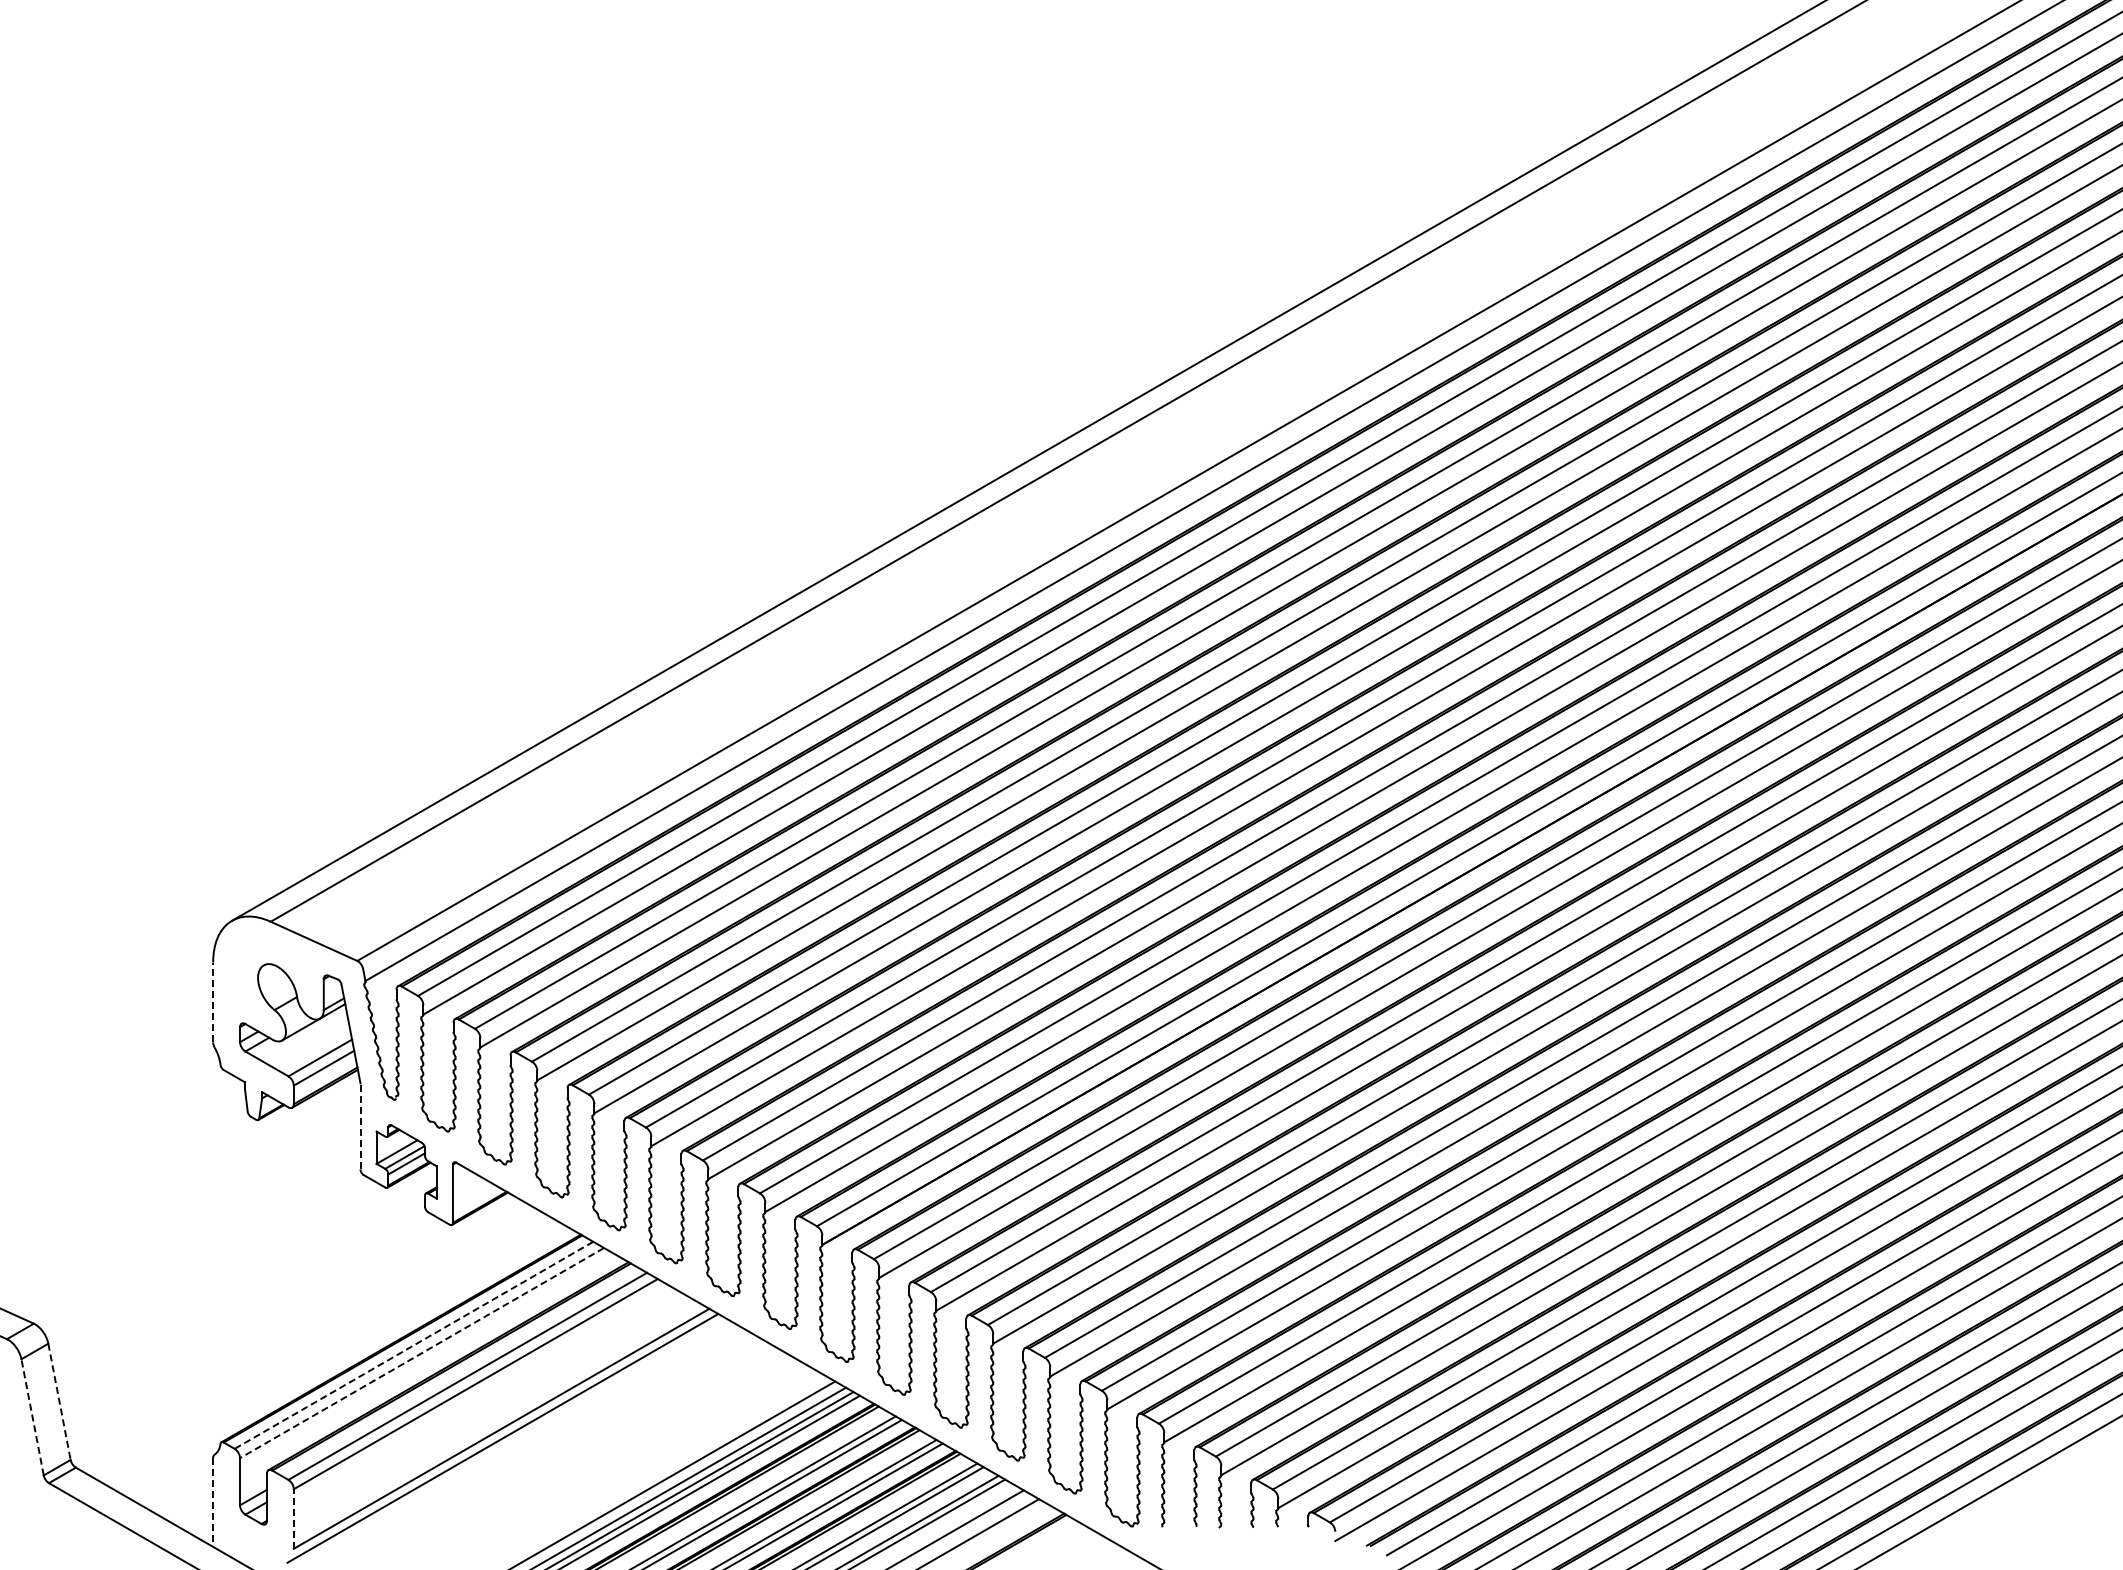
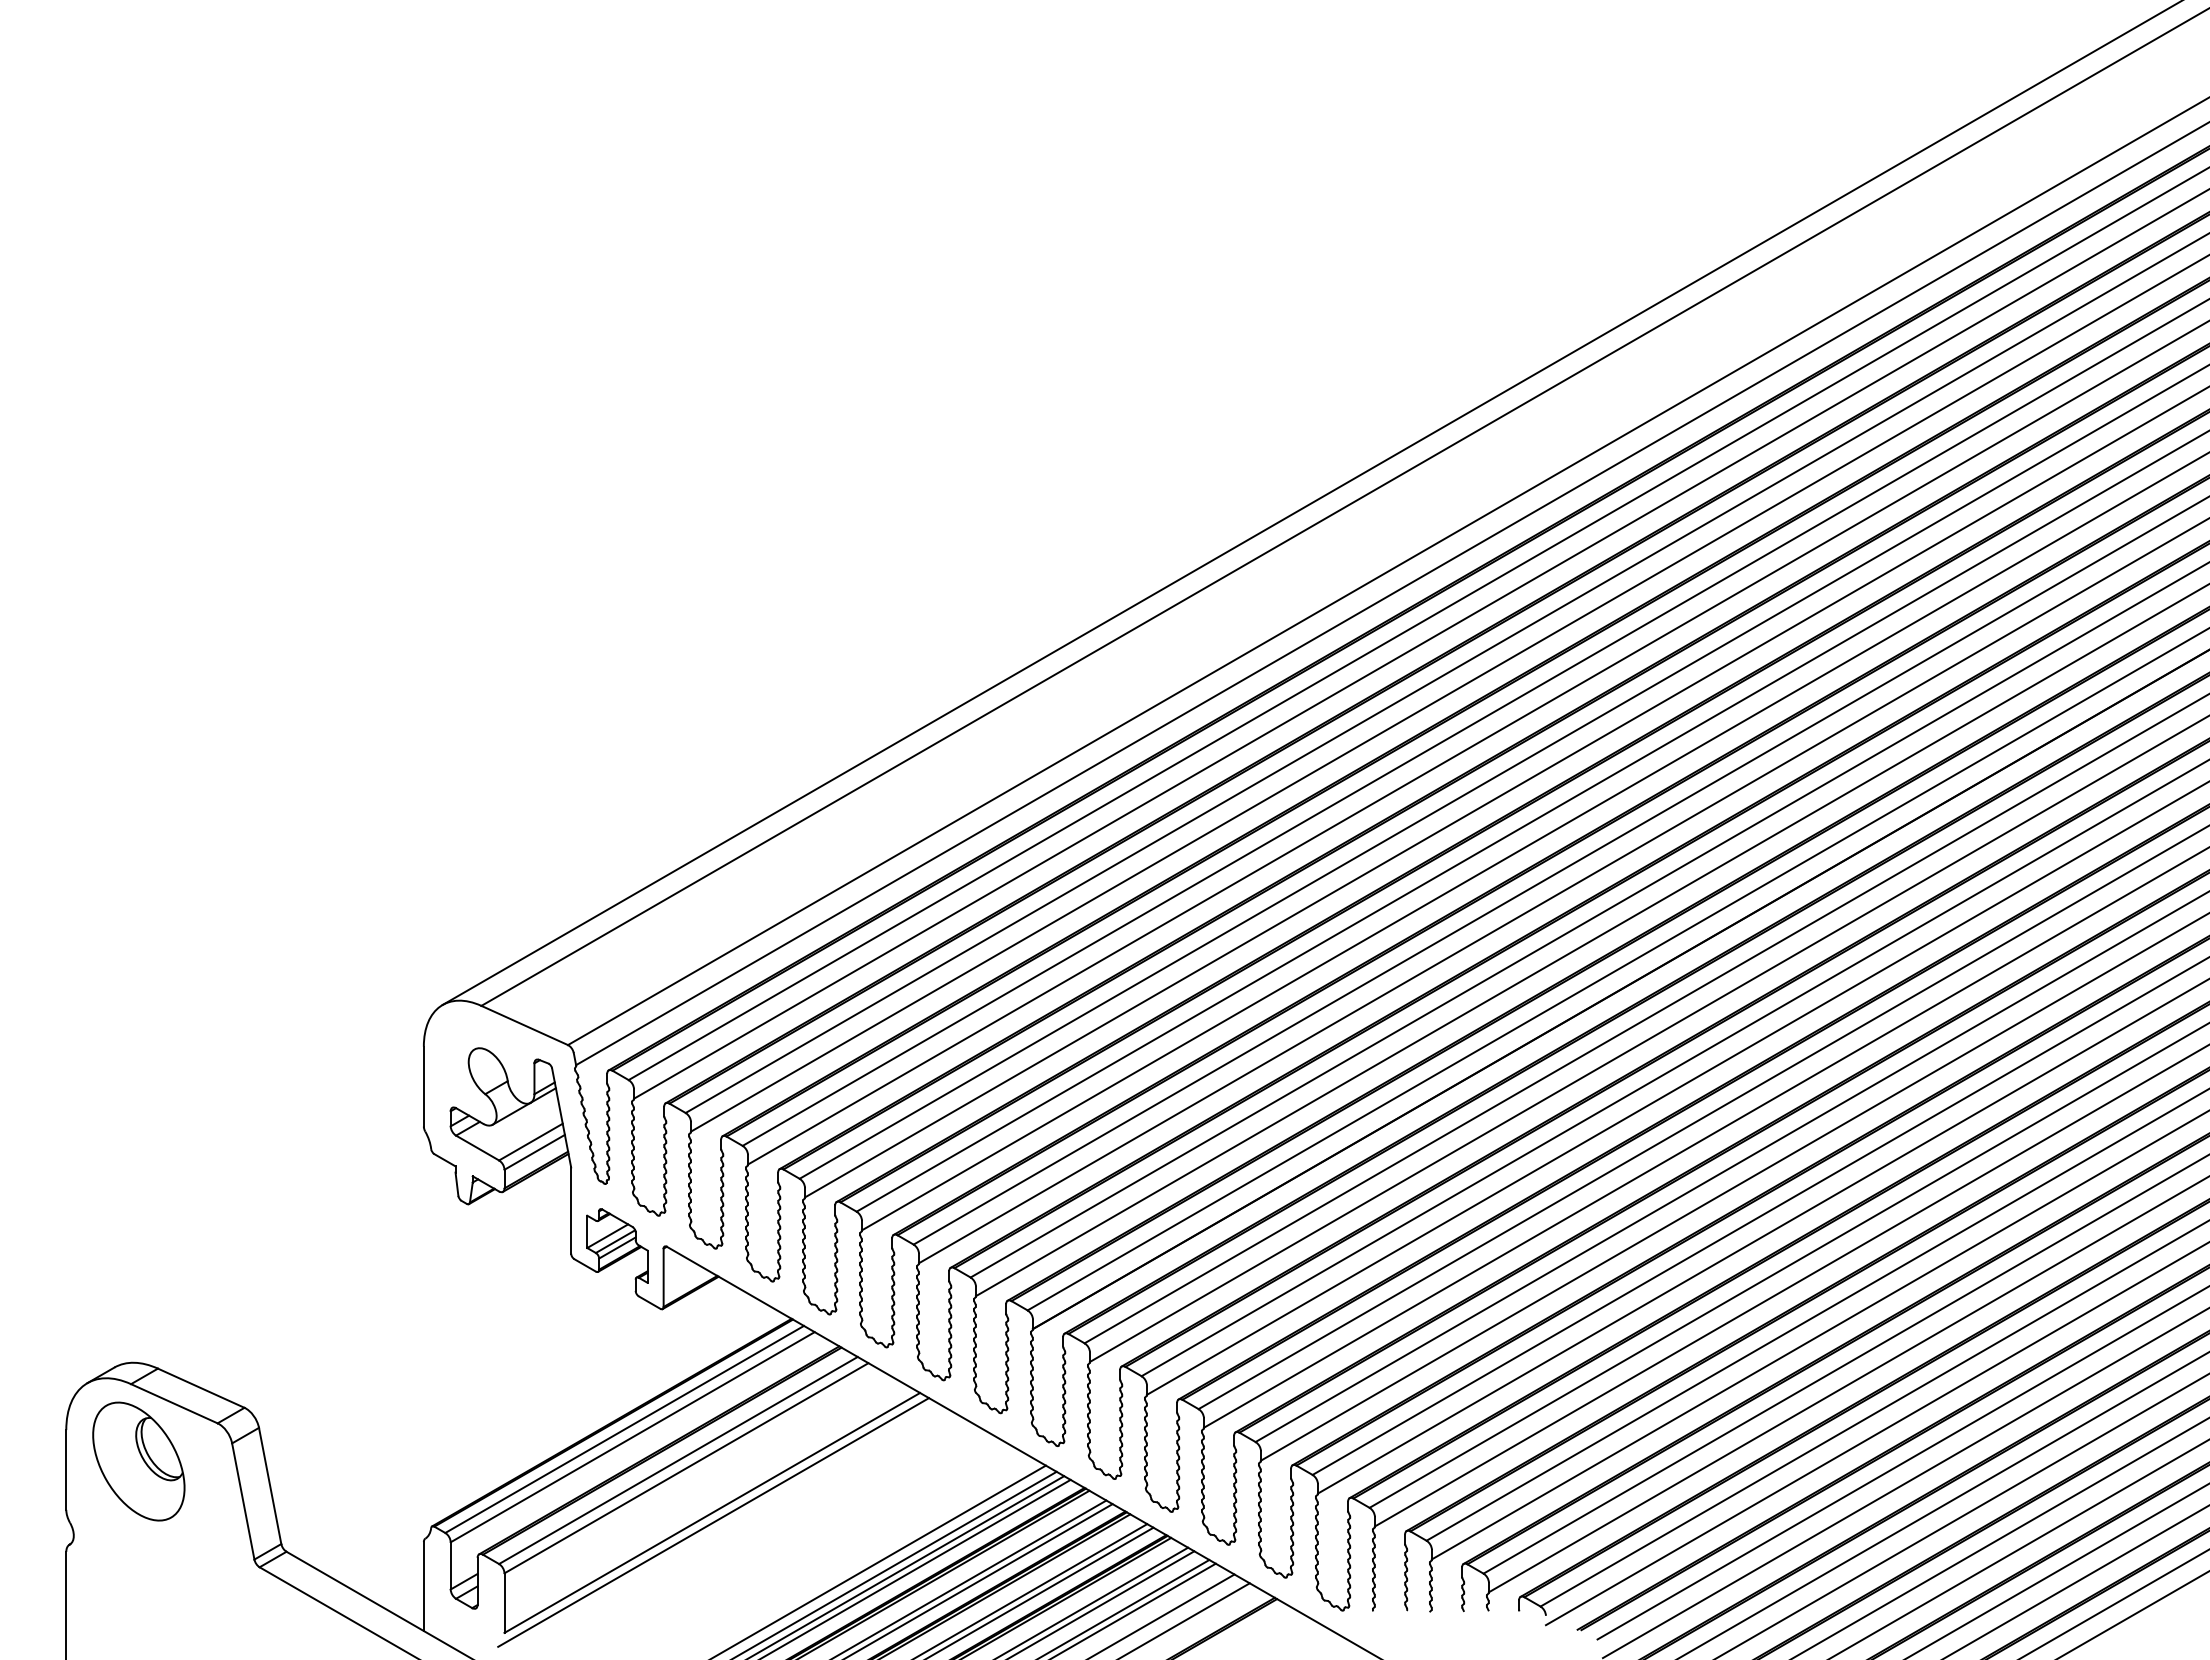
line: (212, 1002) -> (423, 1086), dashed -> solid
line: (360, 1126) -> (571, 1210), dashed -> solid
line: (413, 1345) -> (624, 1429), dashed -> solid
line: (421, 1353) -> (632, 1437), dashed -> solid
line: (59, 1402) -> (270, 1486), dashed -> solid
line: (32, 1416) -> (243, 1500), dashed -> solid
line: (212, 1503) -> (423, 1587), dashed -> solid
line: (293, 1519) -> (504, 1603), dashed -> solid

